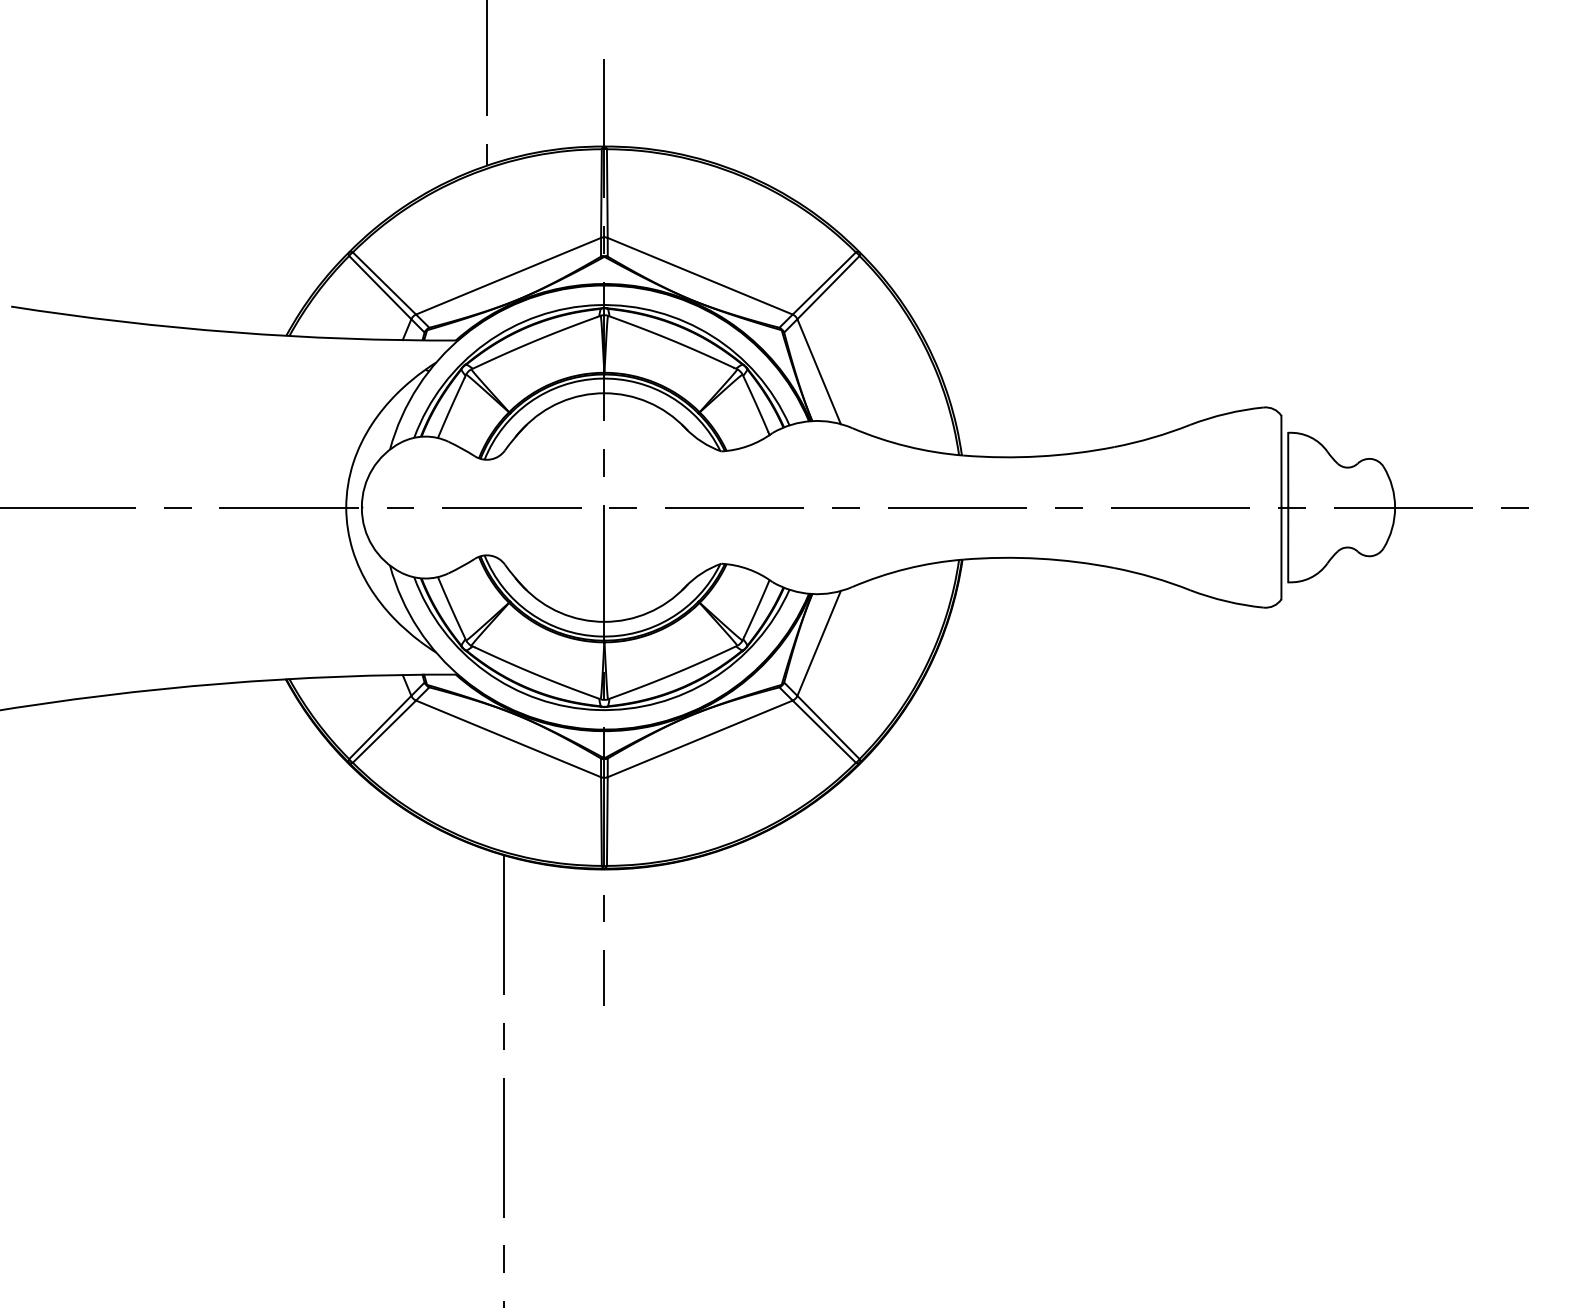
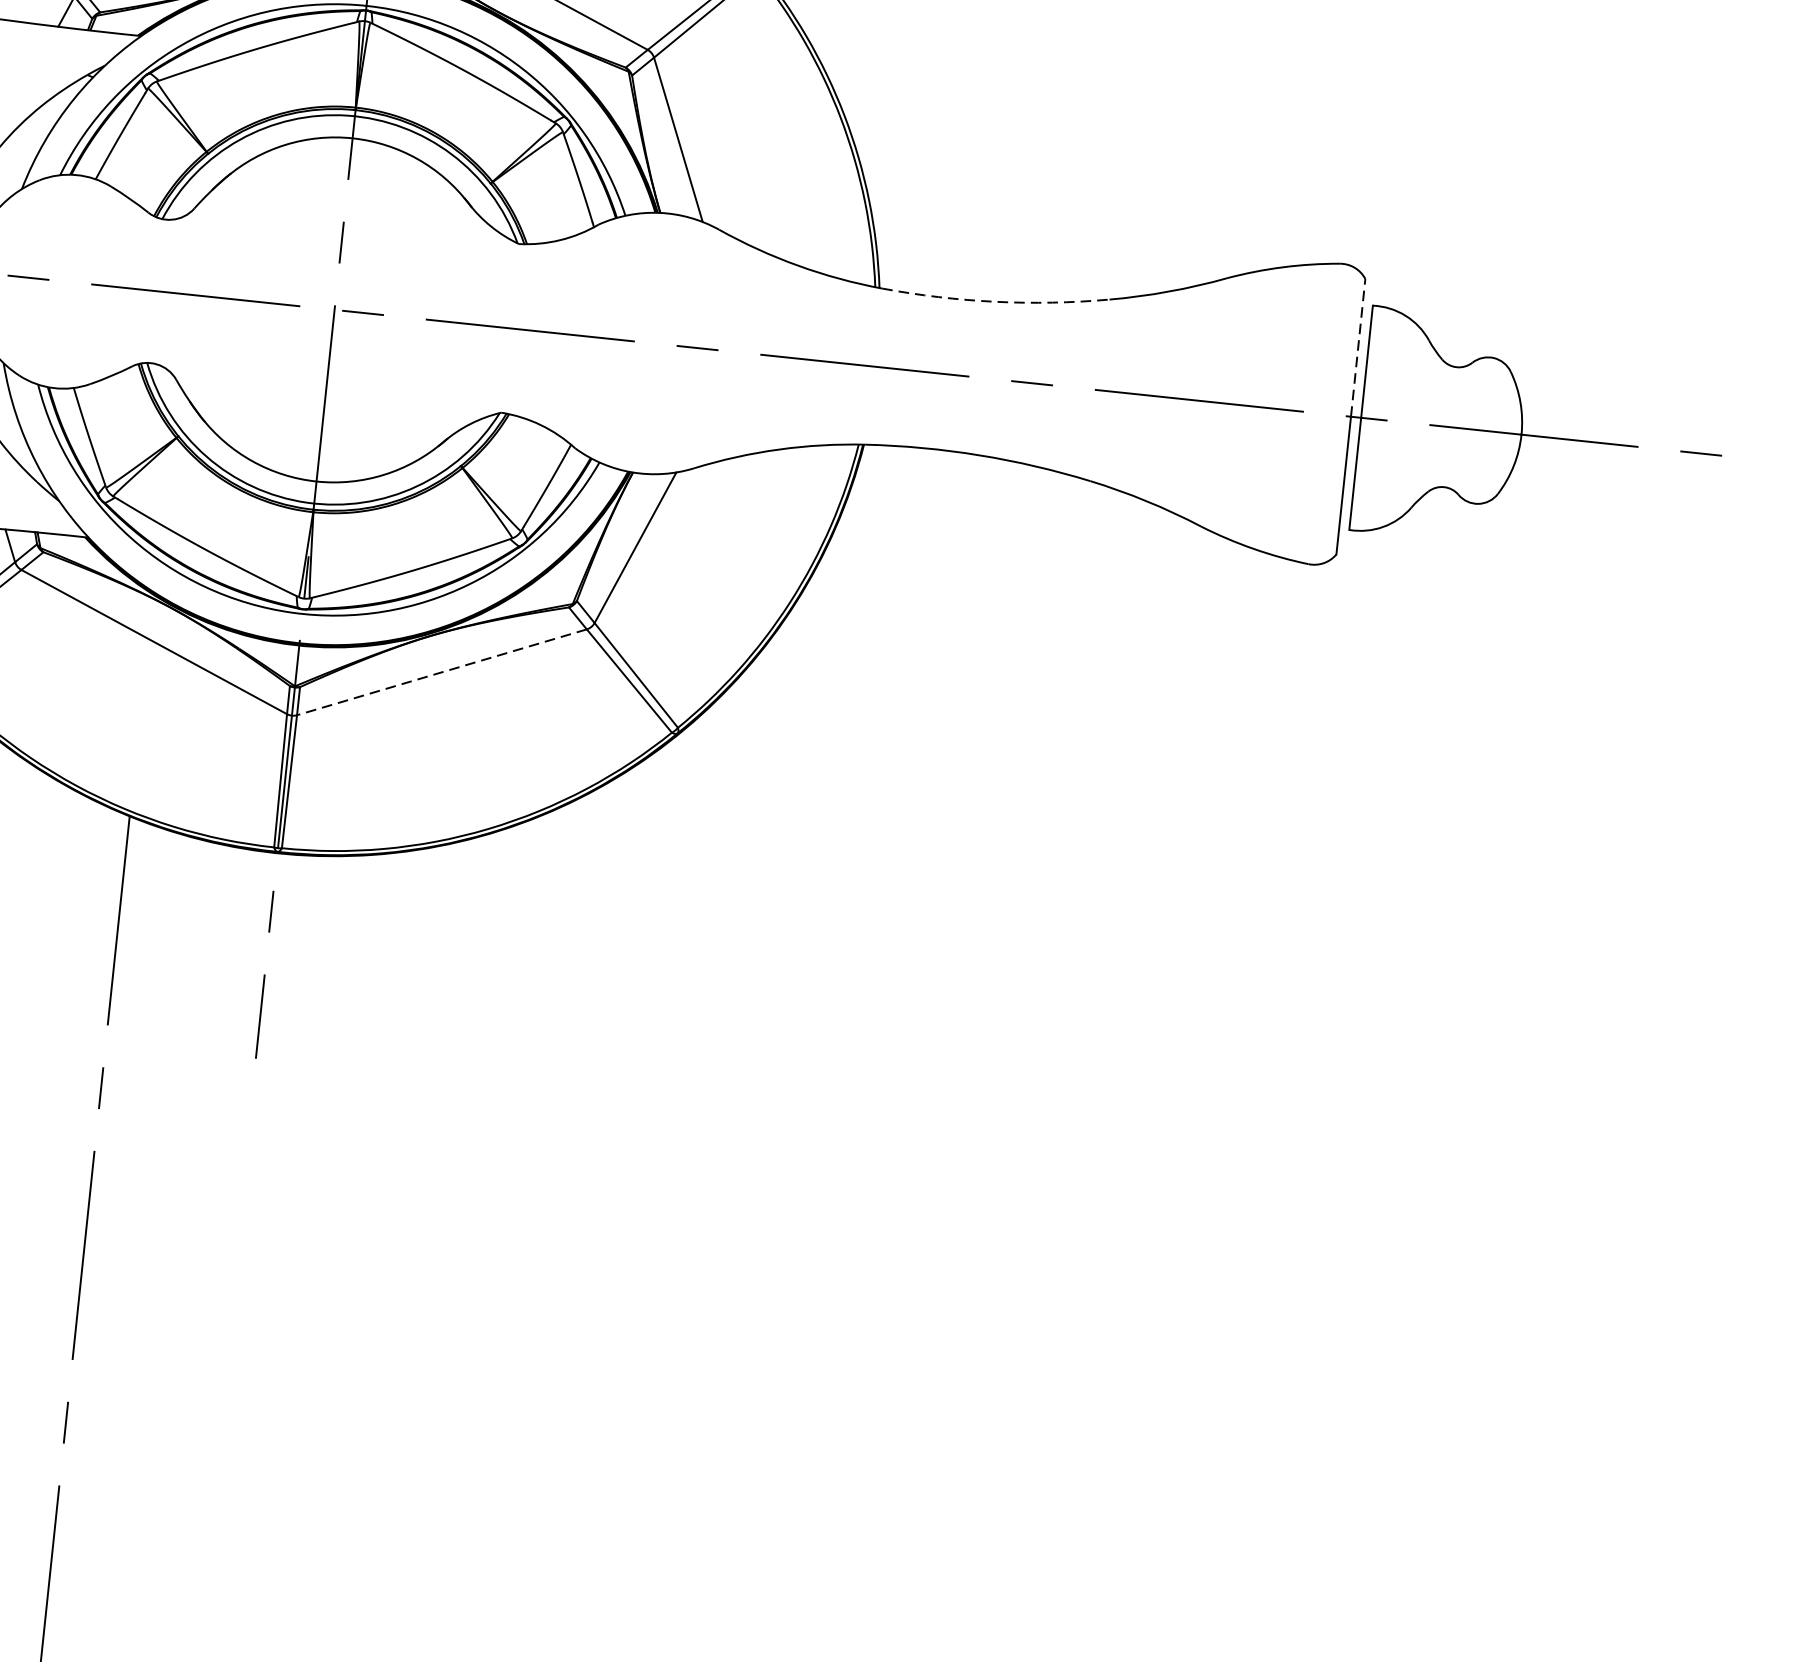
arc: (1039, 456) -> (995, 301), solid -> dashed
line: (1281, 461) -> (1358, 347), solid -> dashed
line: (699, 739) -> (440, 673), solid -> dashed

